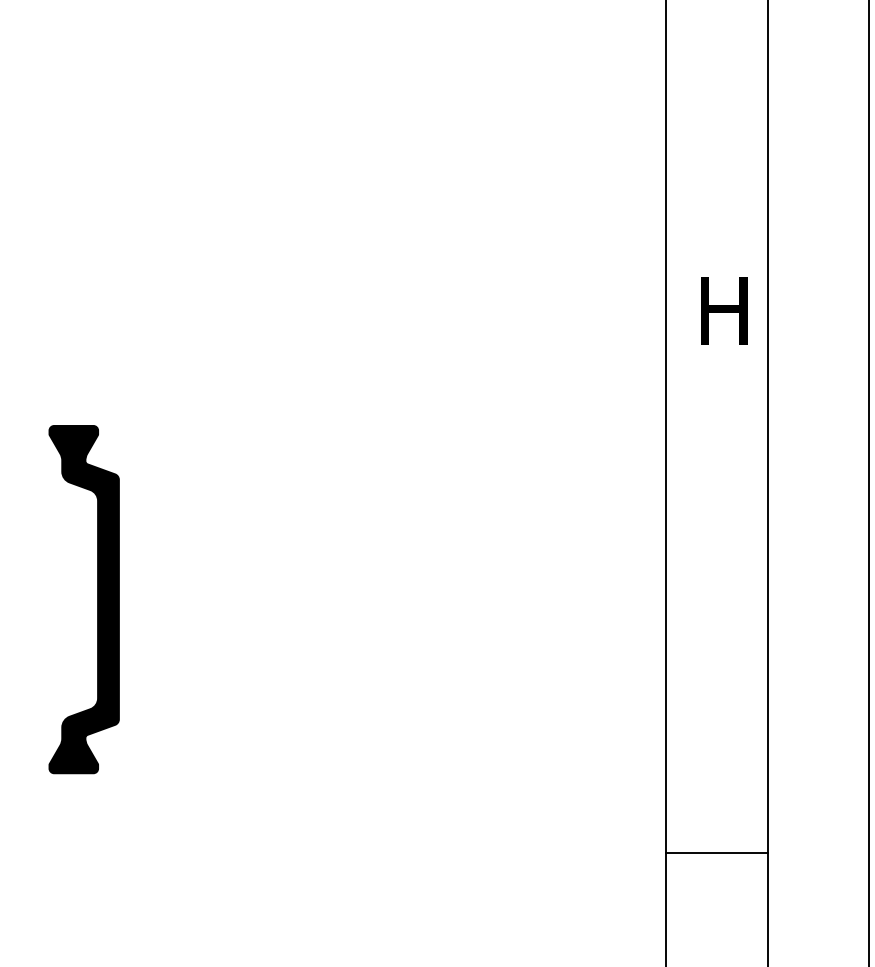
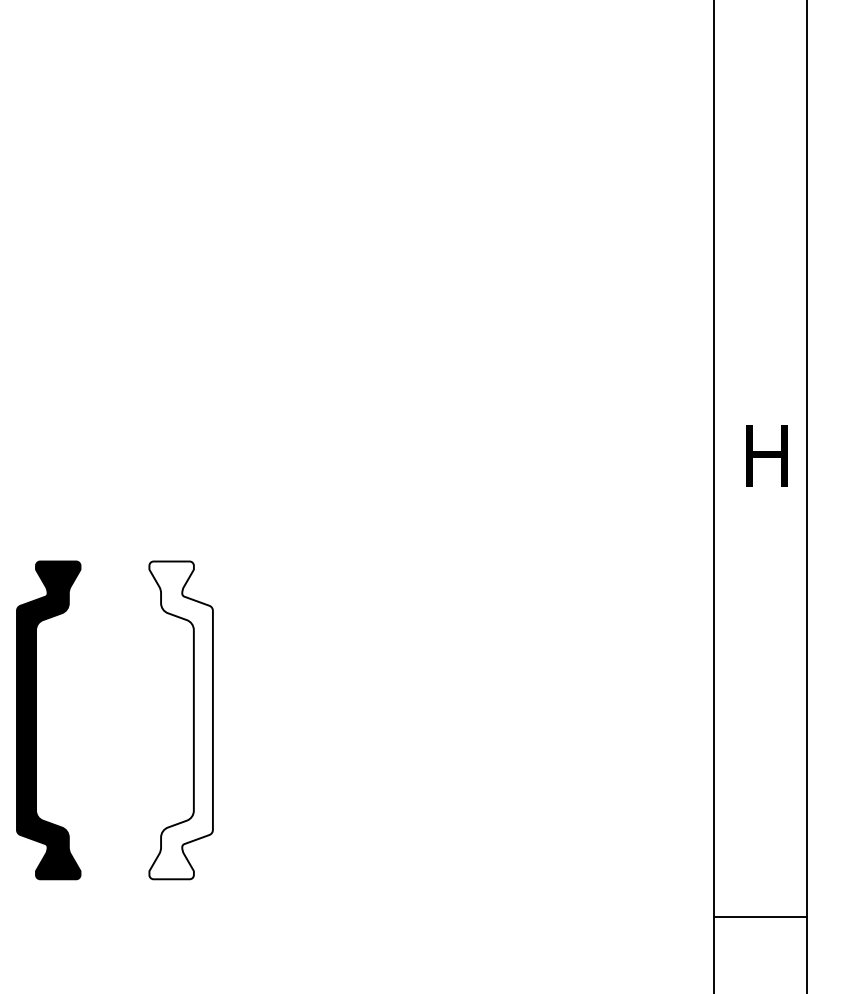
fill: (83, 599) -> (180, 720), removed
line: (716, 853) -> (759, 917), moved

